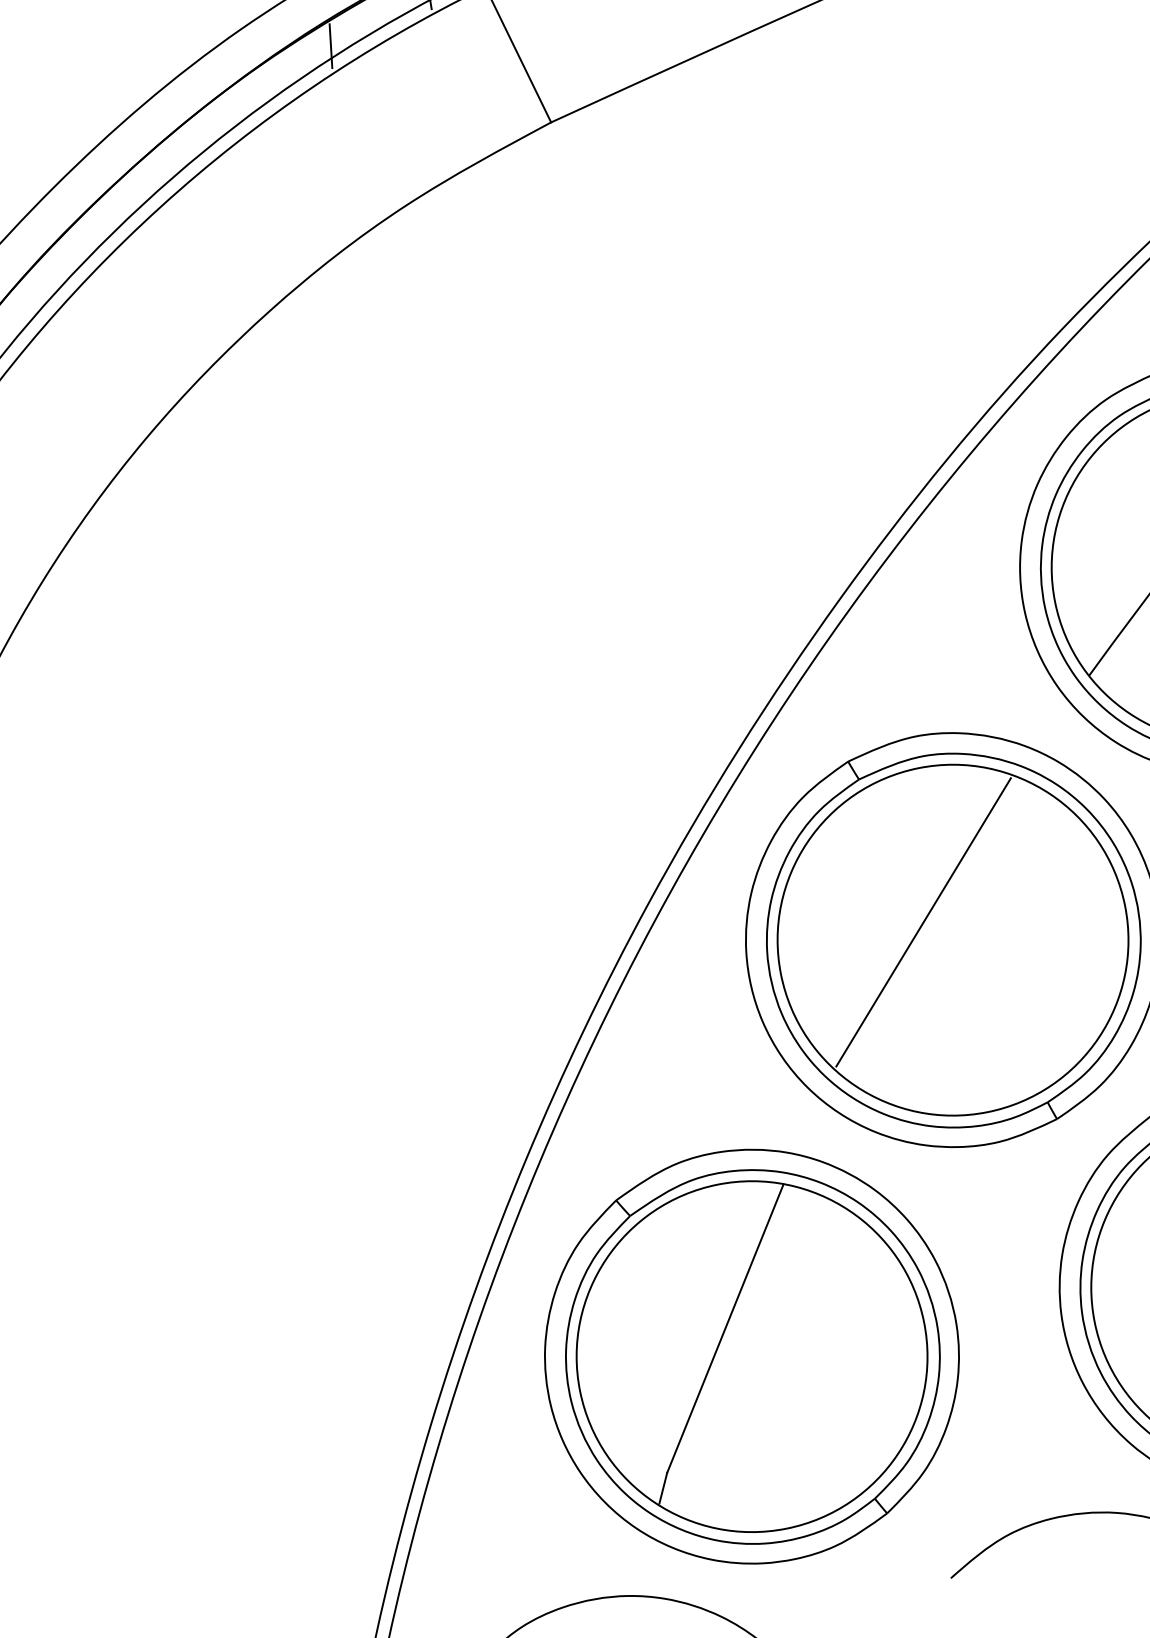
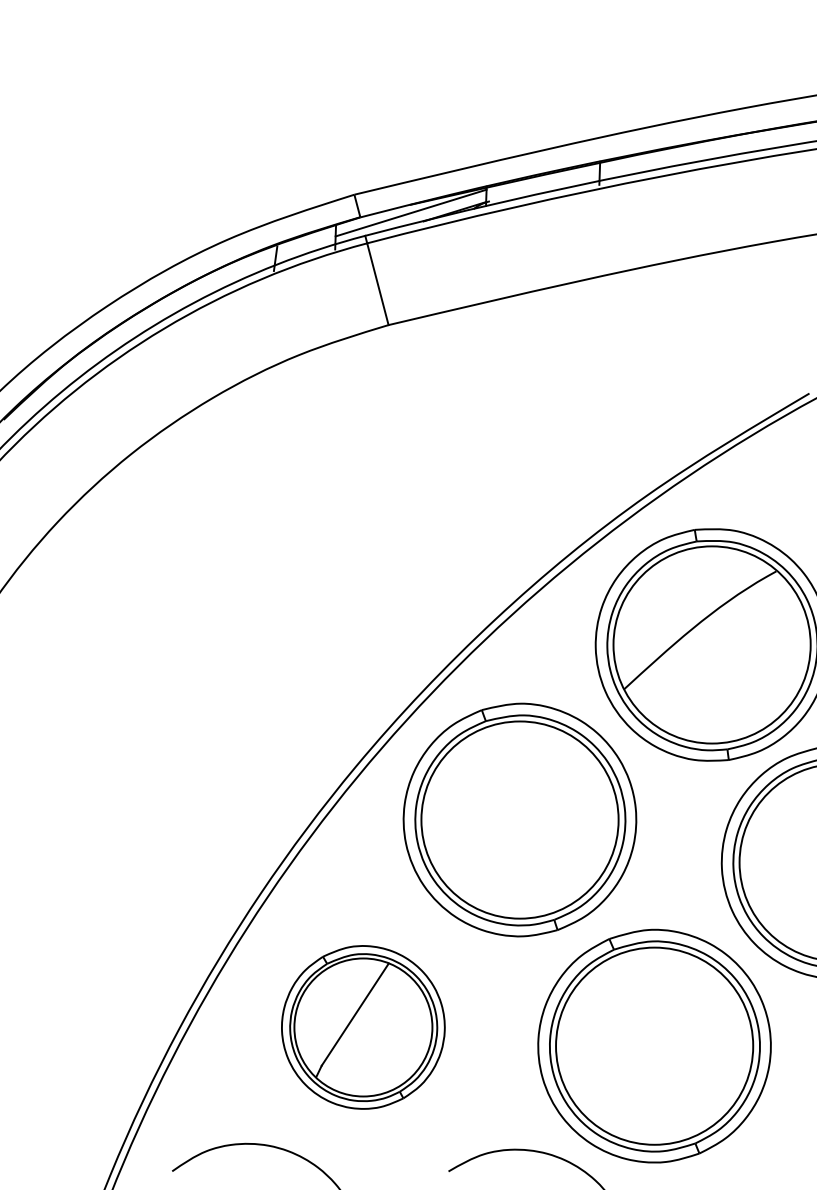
line: (922, 921) -> (505, 806), removed
part: (752, 1356) -> (363, 1027), size x0.7

